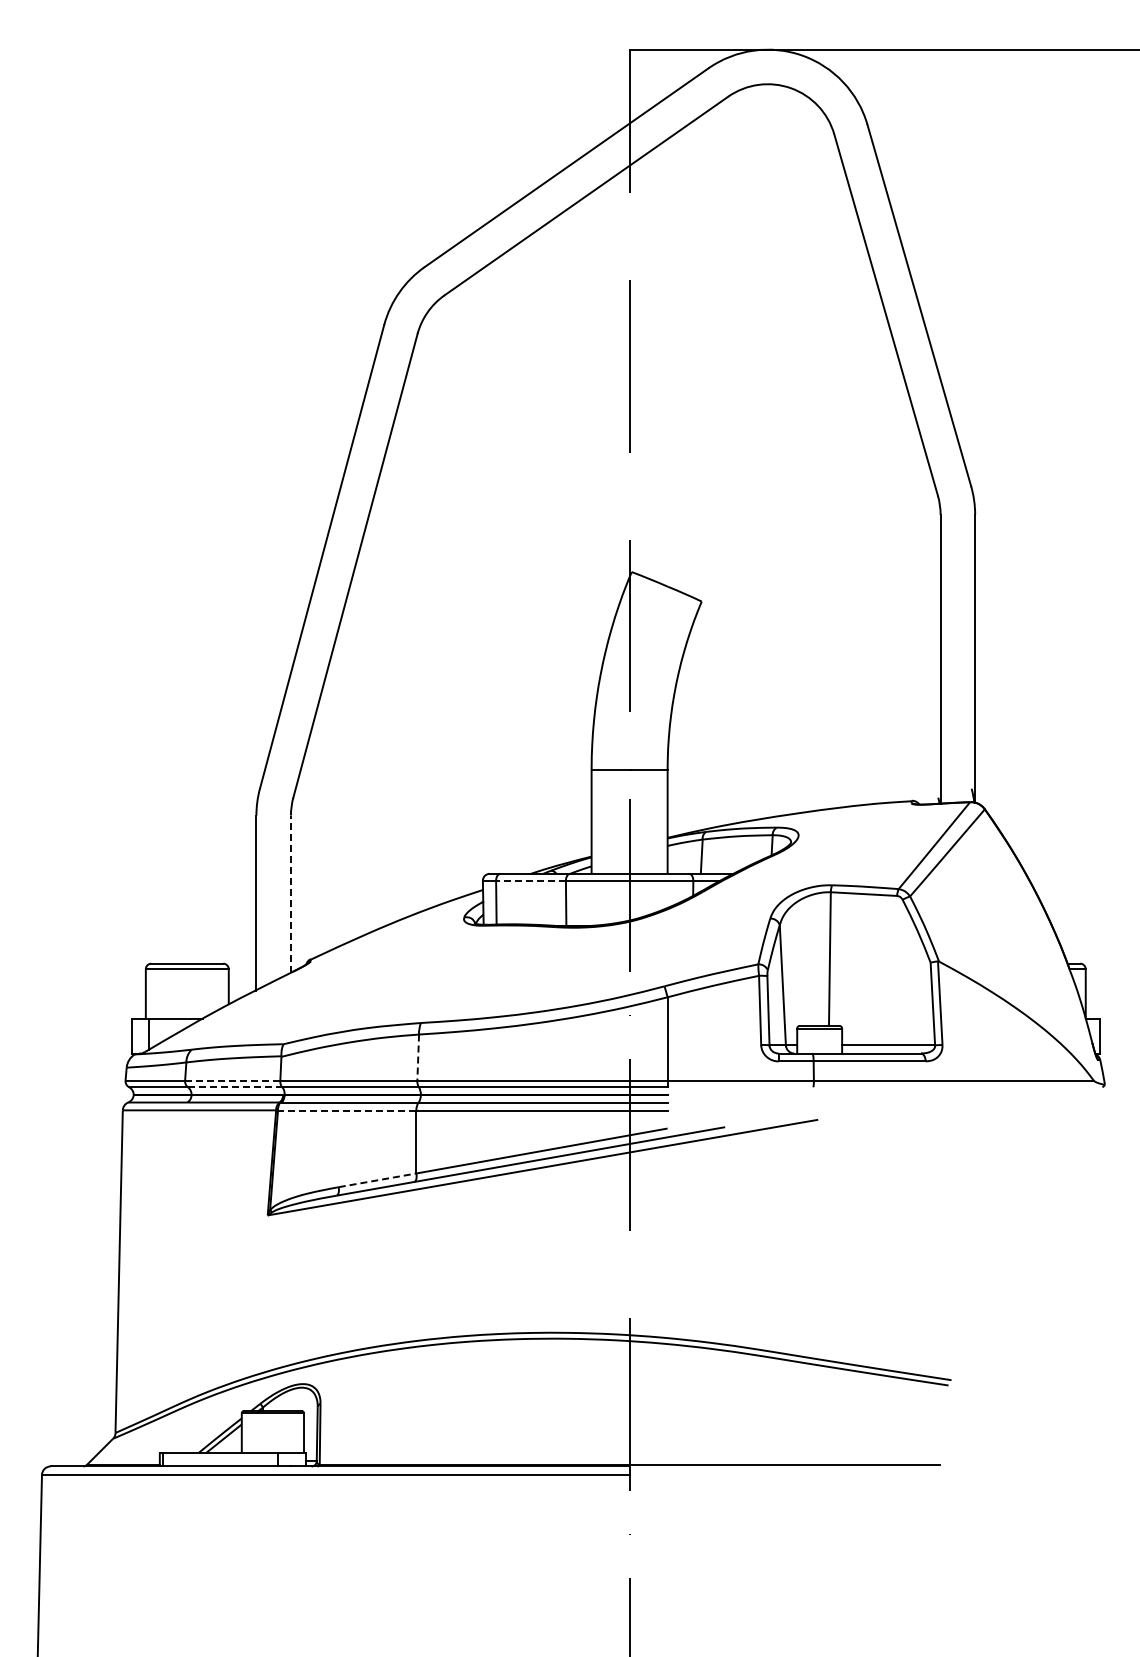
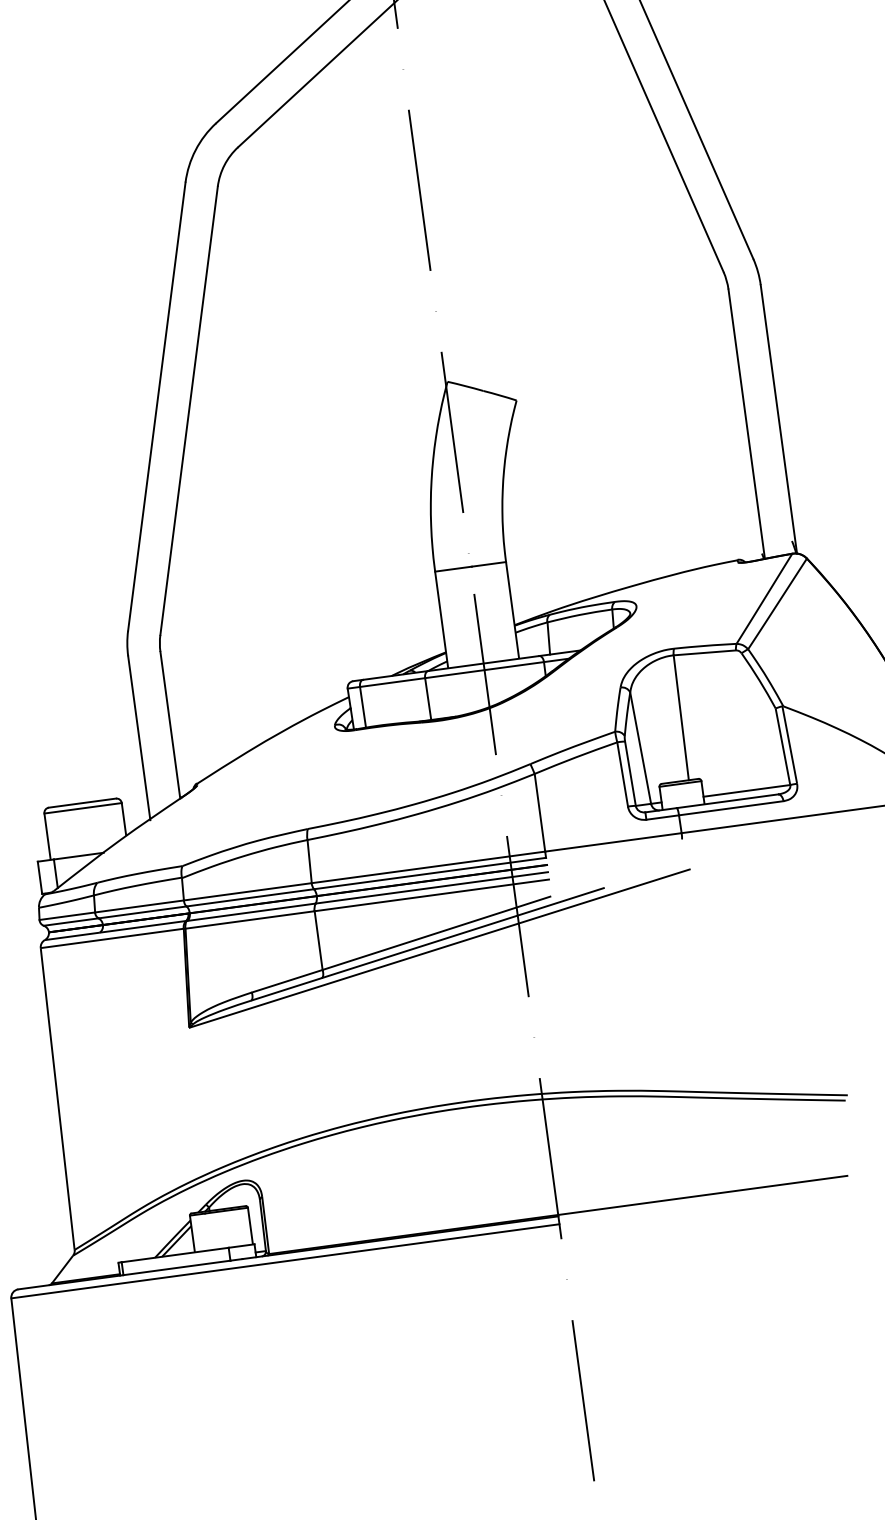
line: (531, 880) -> (392, 682), dashed -> solid
line: (290, 894) -> (169, 725), dashed -> solid
line: (418, 1058) -> (310, 862), dashed -> solid
line: (232, 1080) -> (139, 906), dashed -> solid
line: (235, 1087) -> (142, 912), dashed -> solid
line: (346, 1110) -> (249, 920), dashed -> solid
line: (378, 1180) -> (288, 981), dashed -> solid

